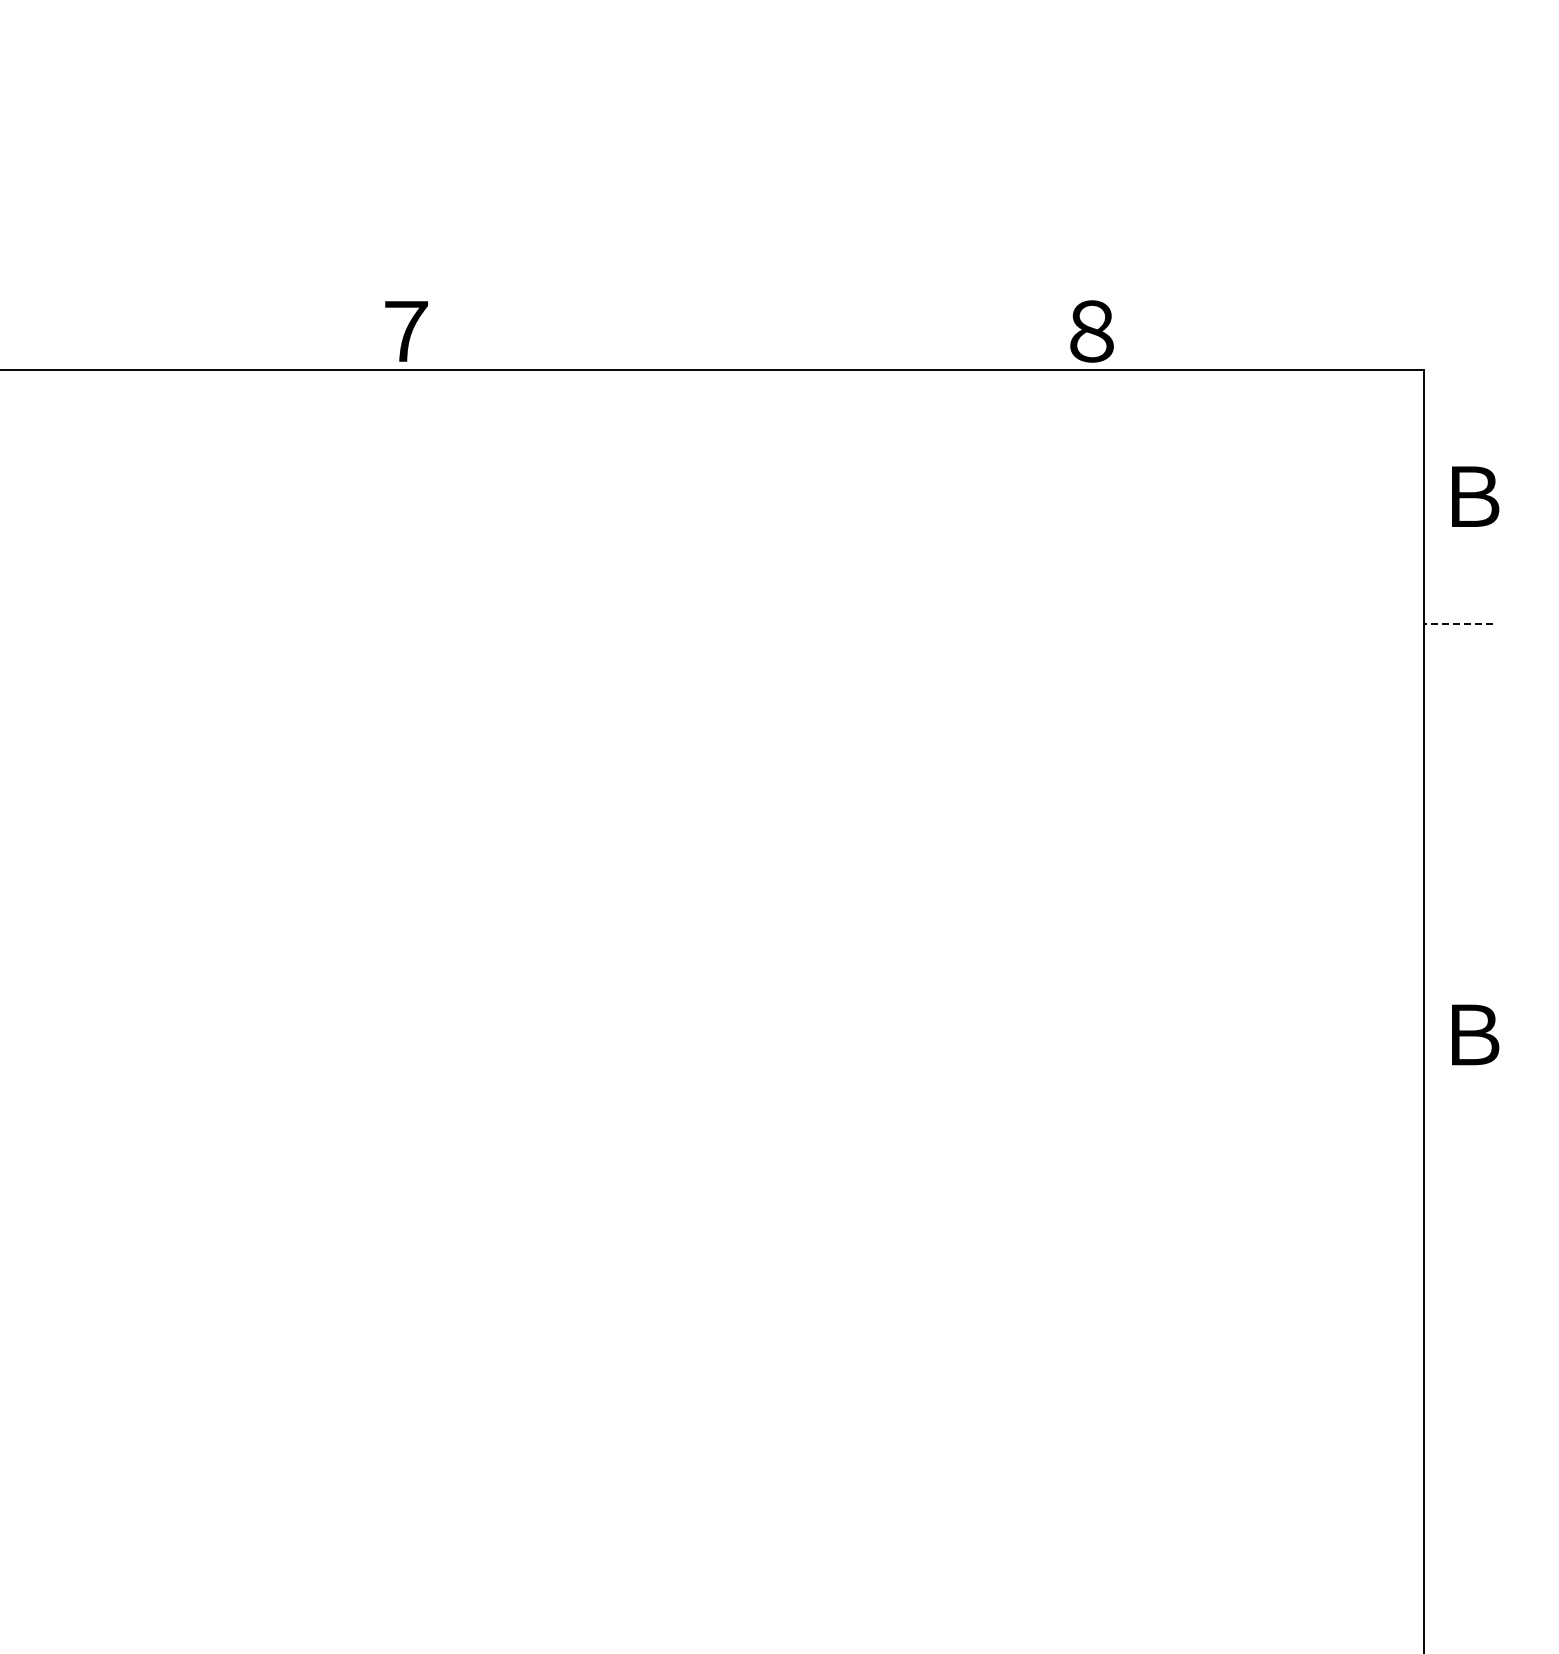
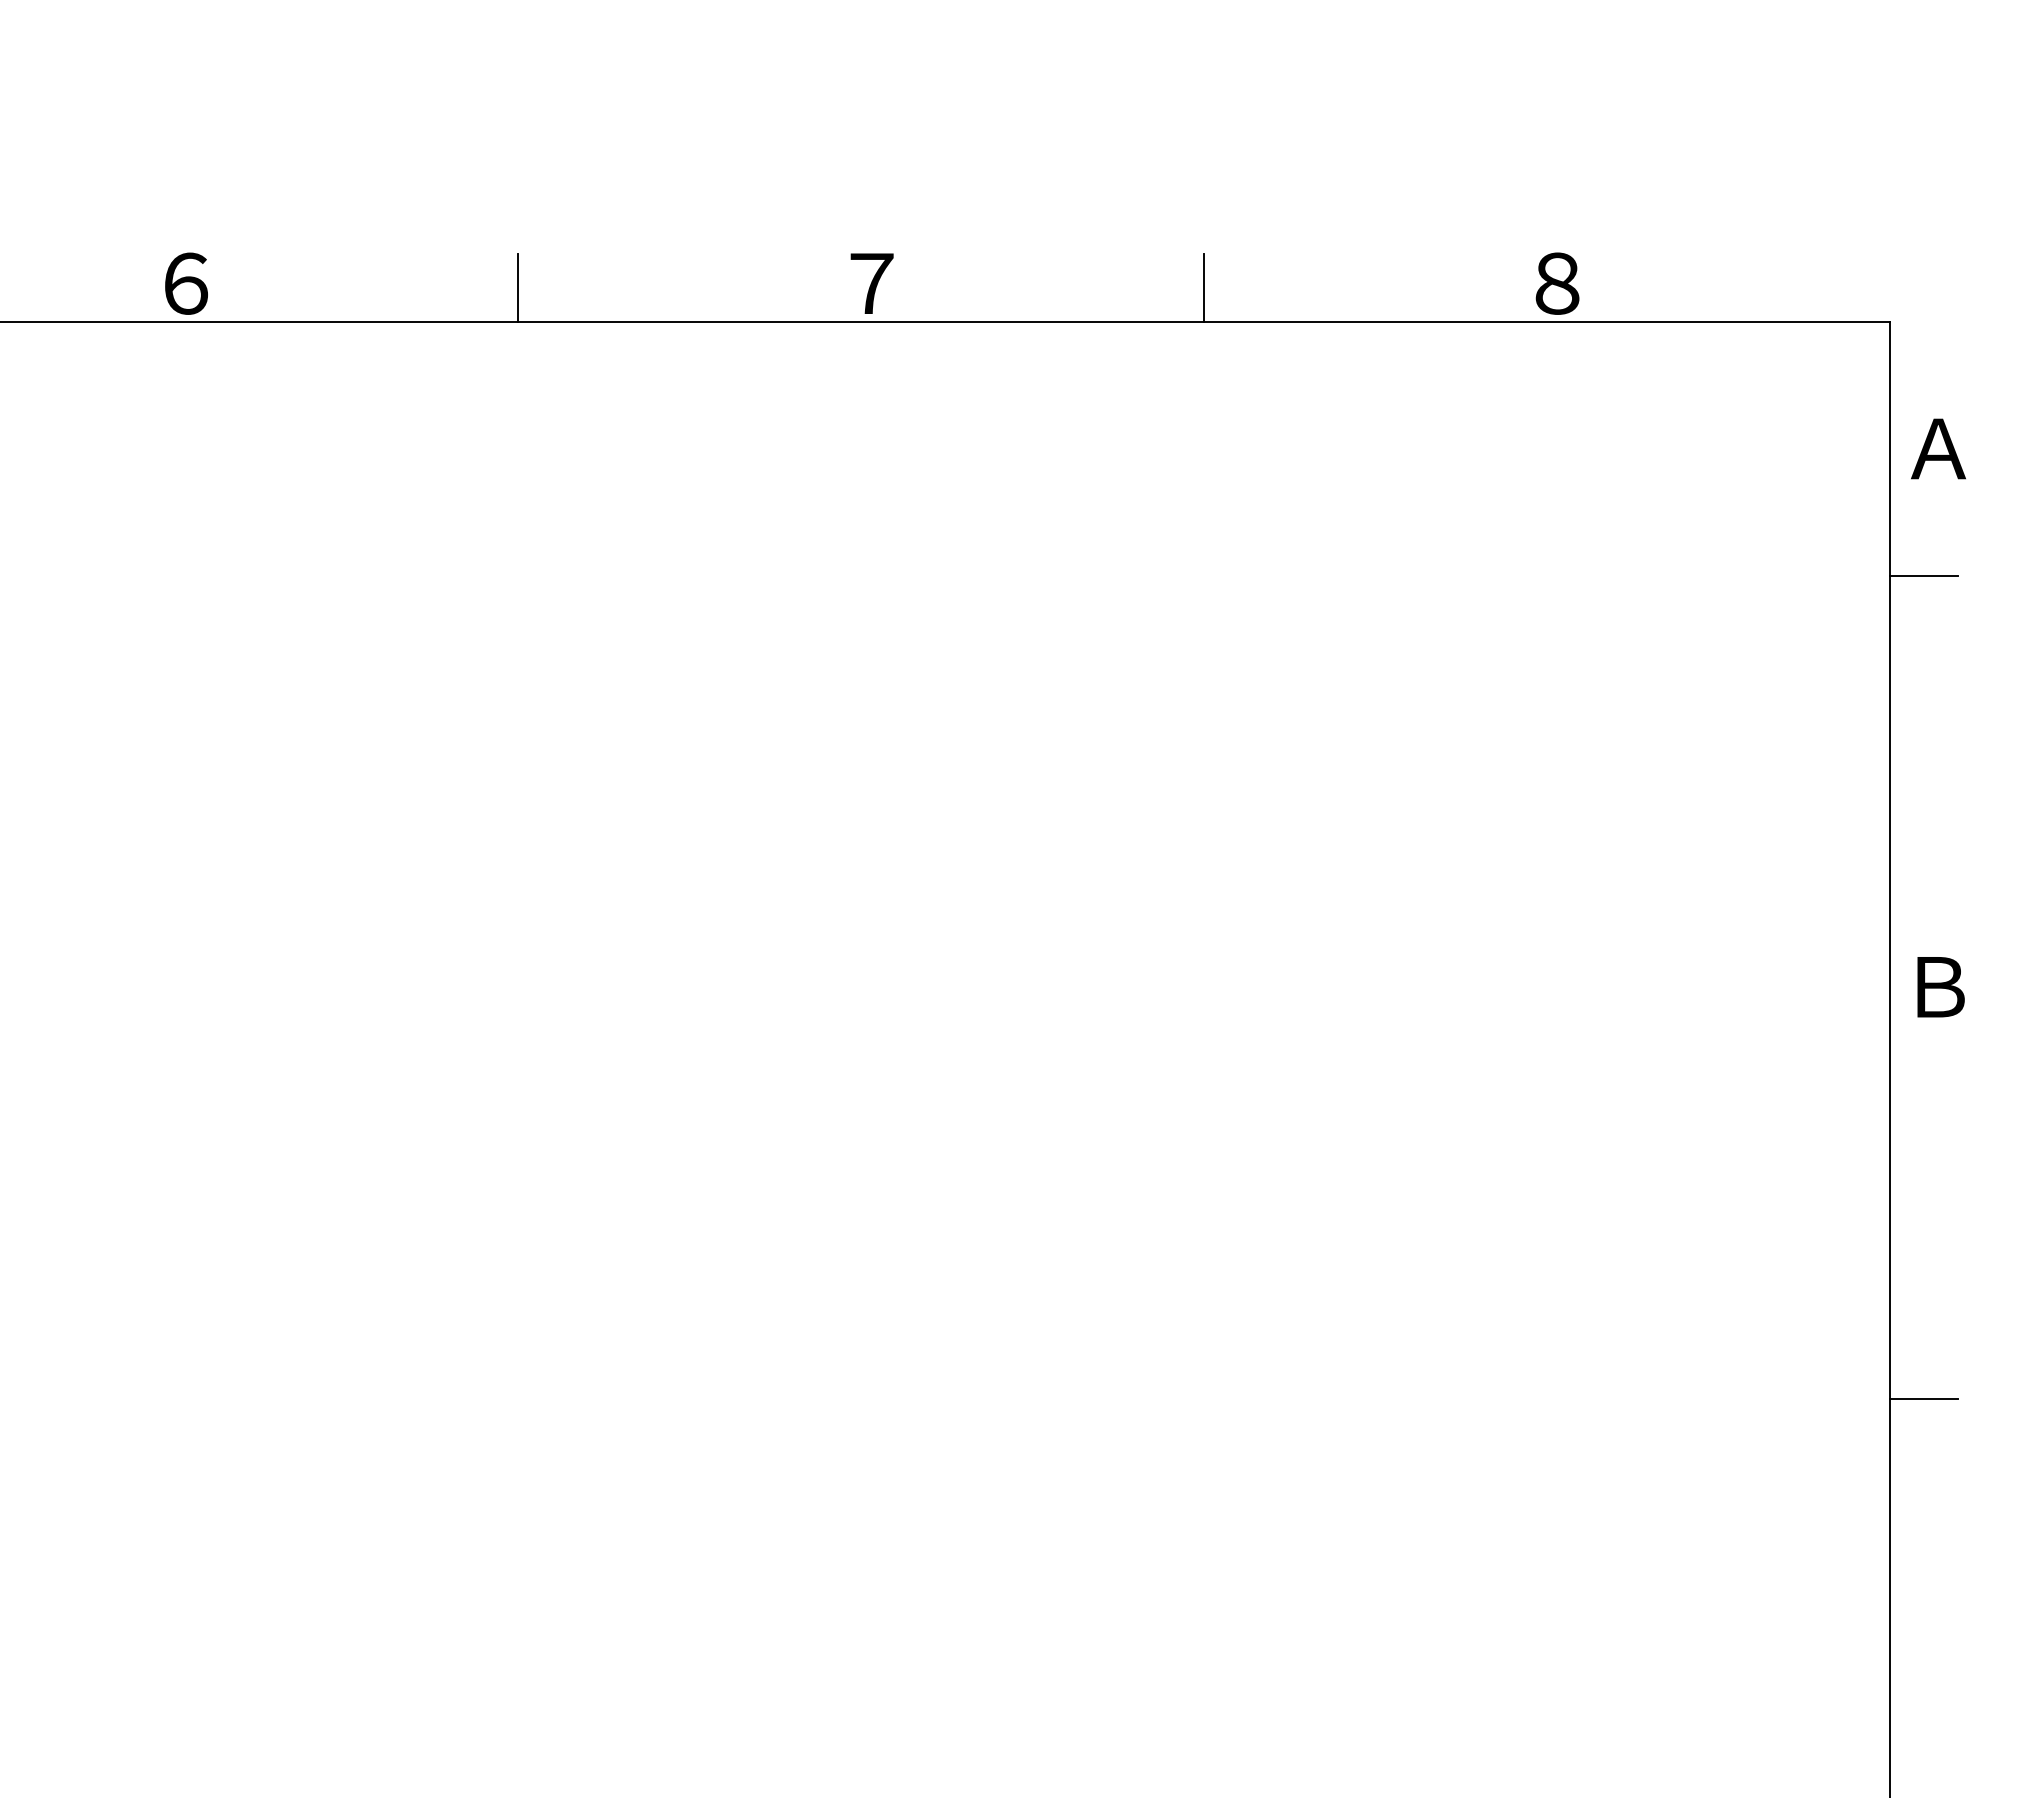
line: (52, 335) -> (518, 287), added
line: (737, 335) -> (1203, 287), added
text: (1472, 496) -> (1938, 448), Ｂ -> Ａ
line: (1457, 623) -> (1923, 575), dashed -> solid
line: (1457, 1446) -> (1923, 1398), added

